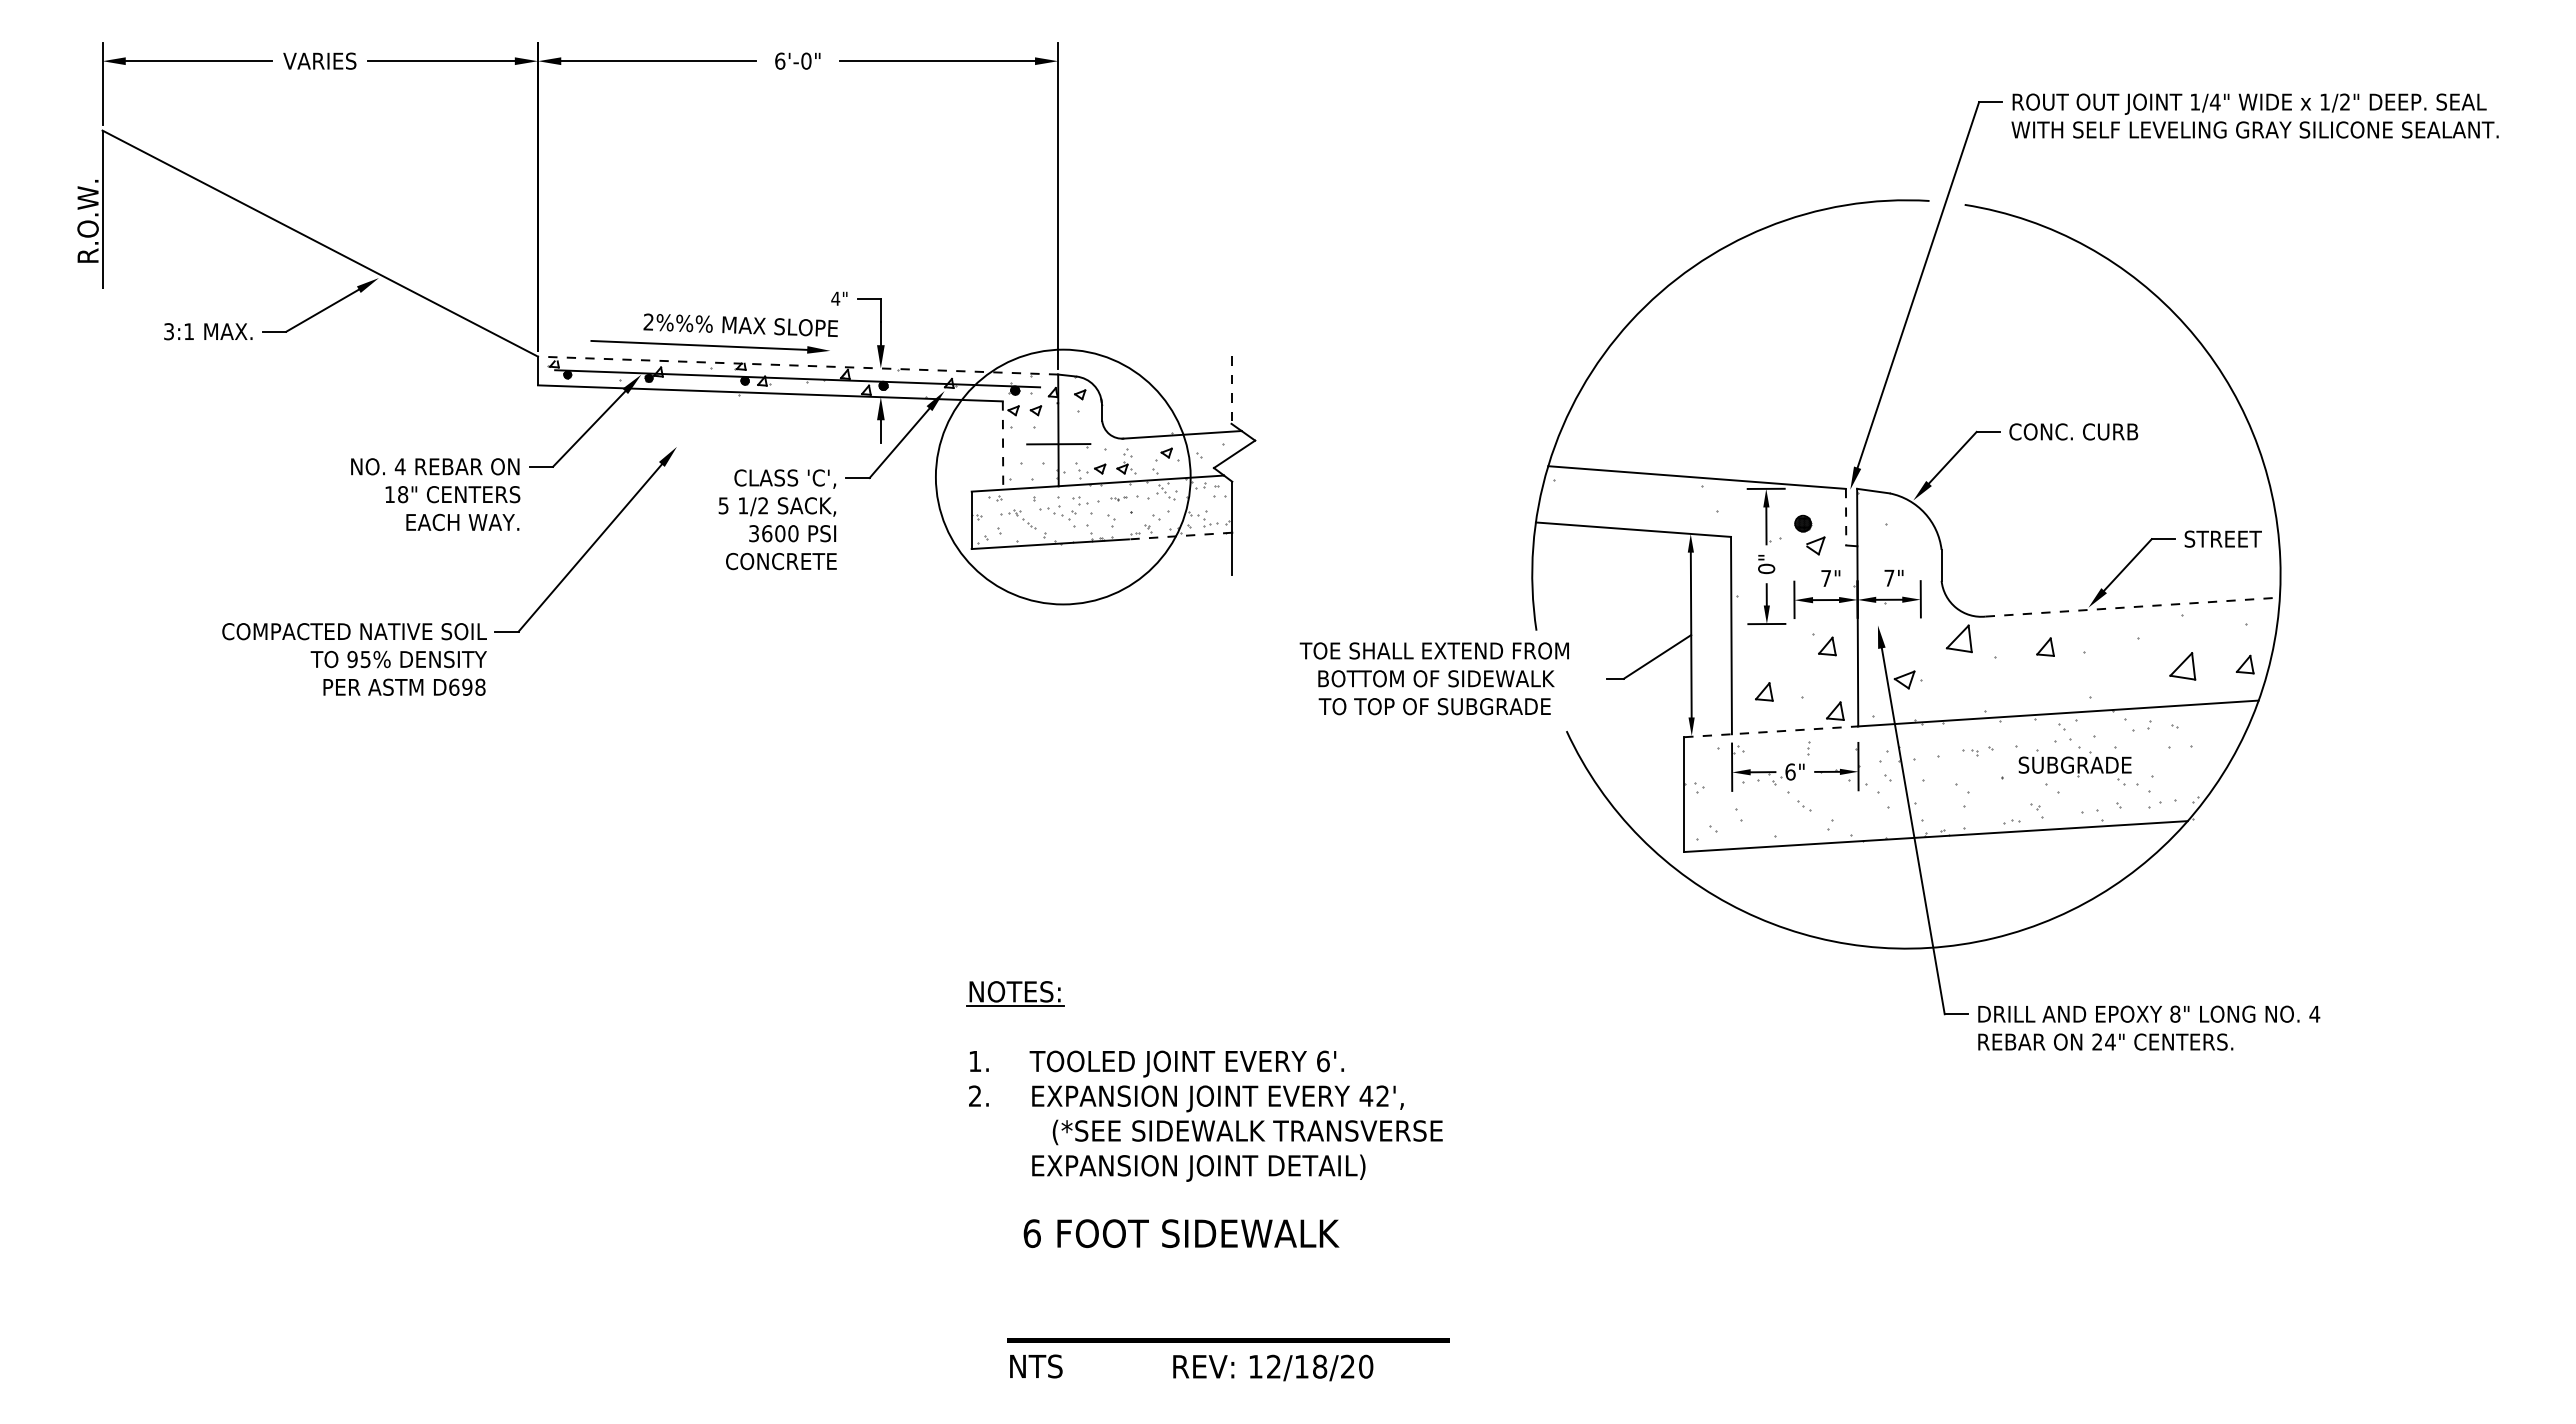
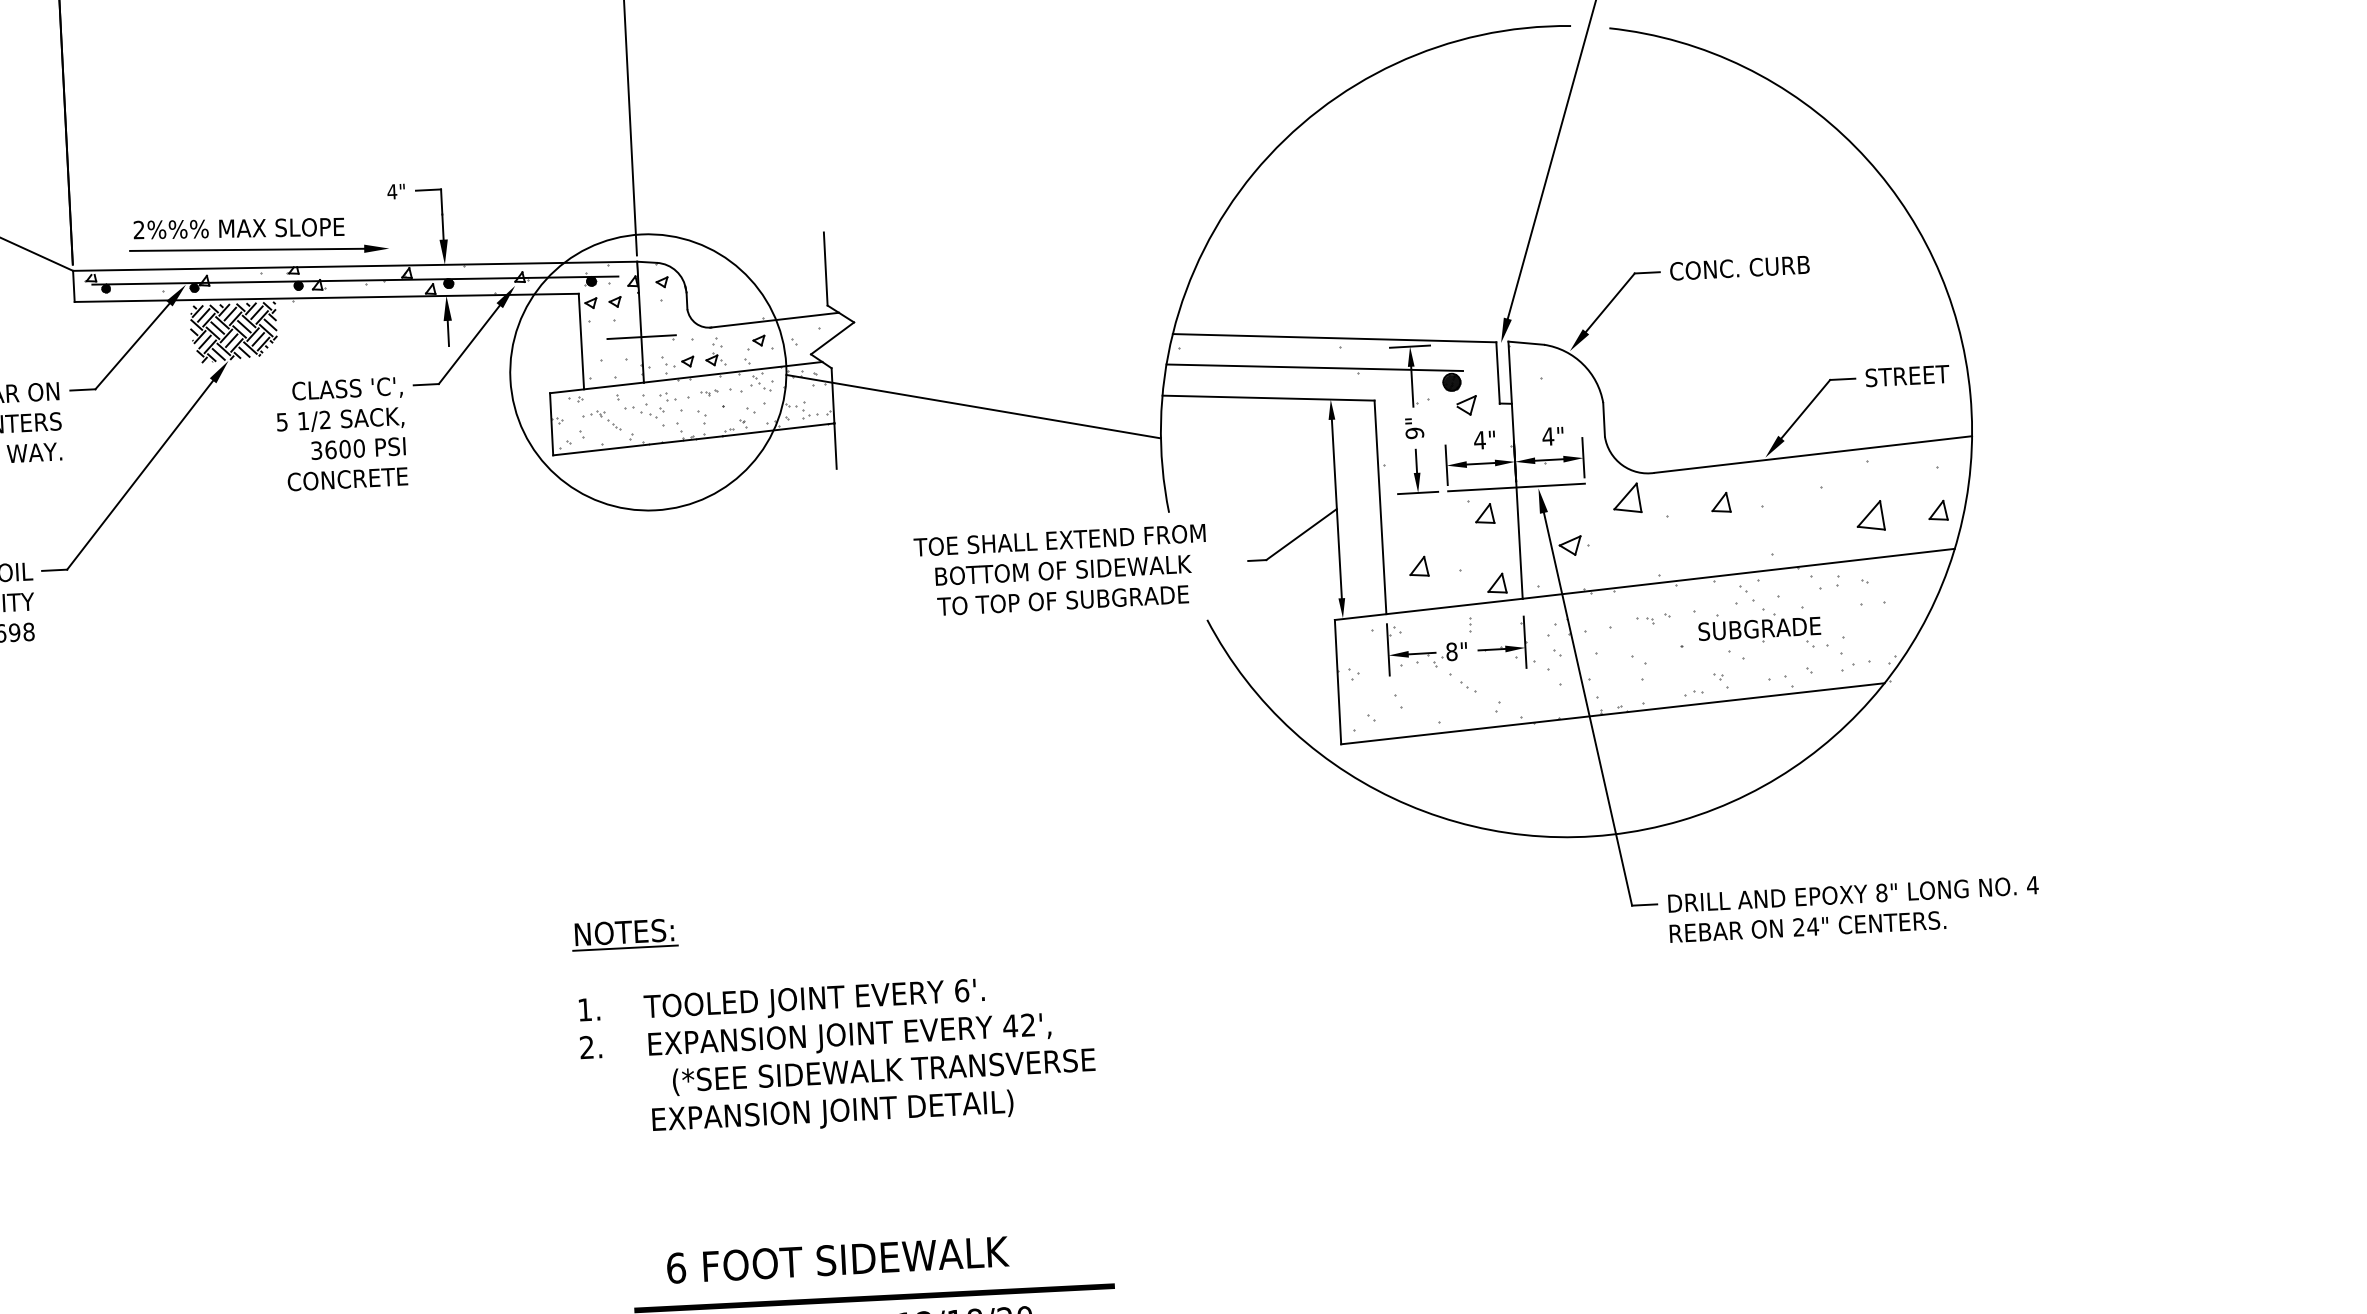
text: (740, 324) -> (238, 227), moved
line: (797, 365) -> (354, 266), dashed -> solid
line: (1231, 390) -> (825, 269), dashed -> solid
hatch: (683, 420) -> (234, 332), added
line: (1003, 446) -> (581, 342), dashed -> solid
line: (1677, 503) -> (1314, 367), added
line: (1846, 517) -> (1498, 373), dashed -> solid
line: (1361, 523) -> (973, 406), added
line: (1180, 536) -> (778, 430), dashed -> solid
text: (1766, 568) -> (1414, 432), 0" -> 9"
text: (1889, 577) -> (1548, 435), 7" -> 4"
text: (1825, 578) -> (1479, 440), 7" -> 4"
line: (2133, 607) -> (1814, 454), dashed -> solid
line: (1857, 623) -> (1516, 487), added
line: (1771, 731) -> (1429, 609), dashed -> solid
text: (1790, 771) -> (1451, 651), 6" -> 8"
text: (1181, 1233) -> (837, 1259), moved

